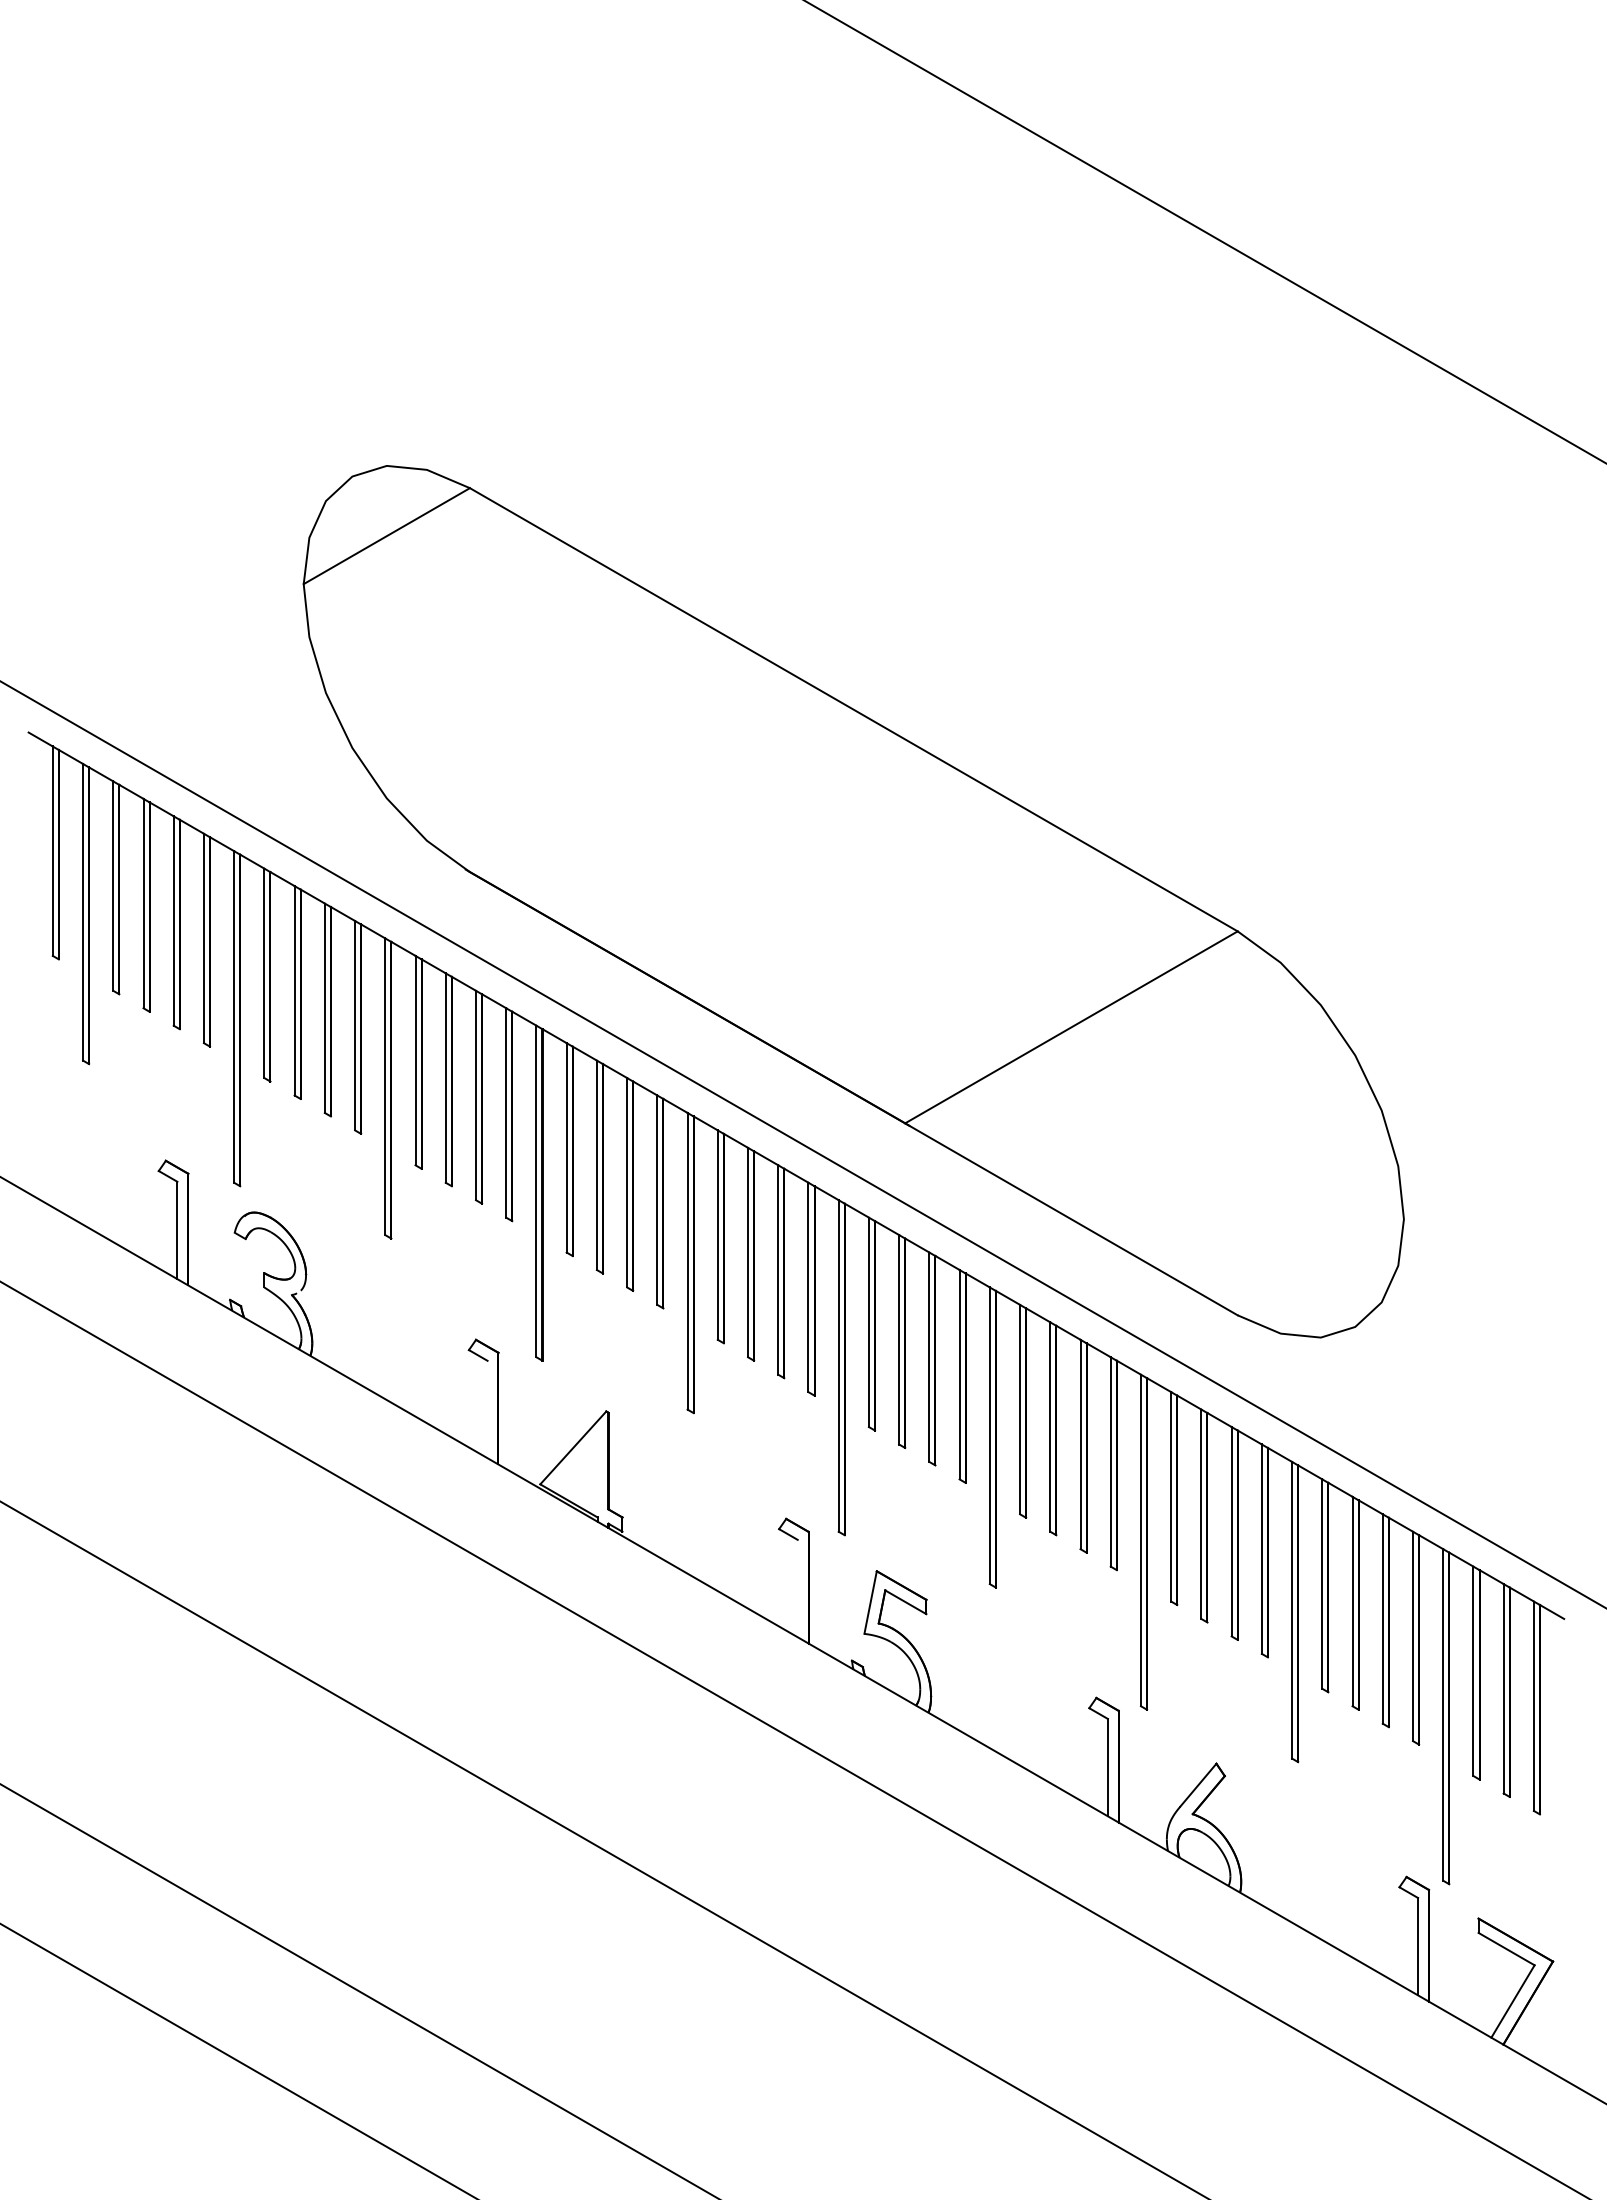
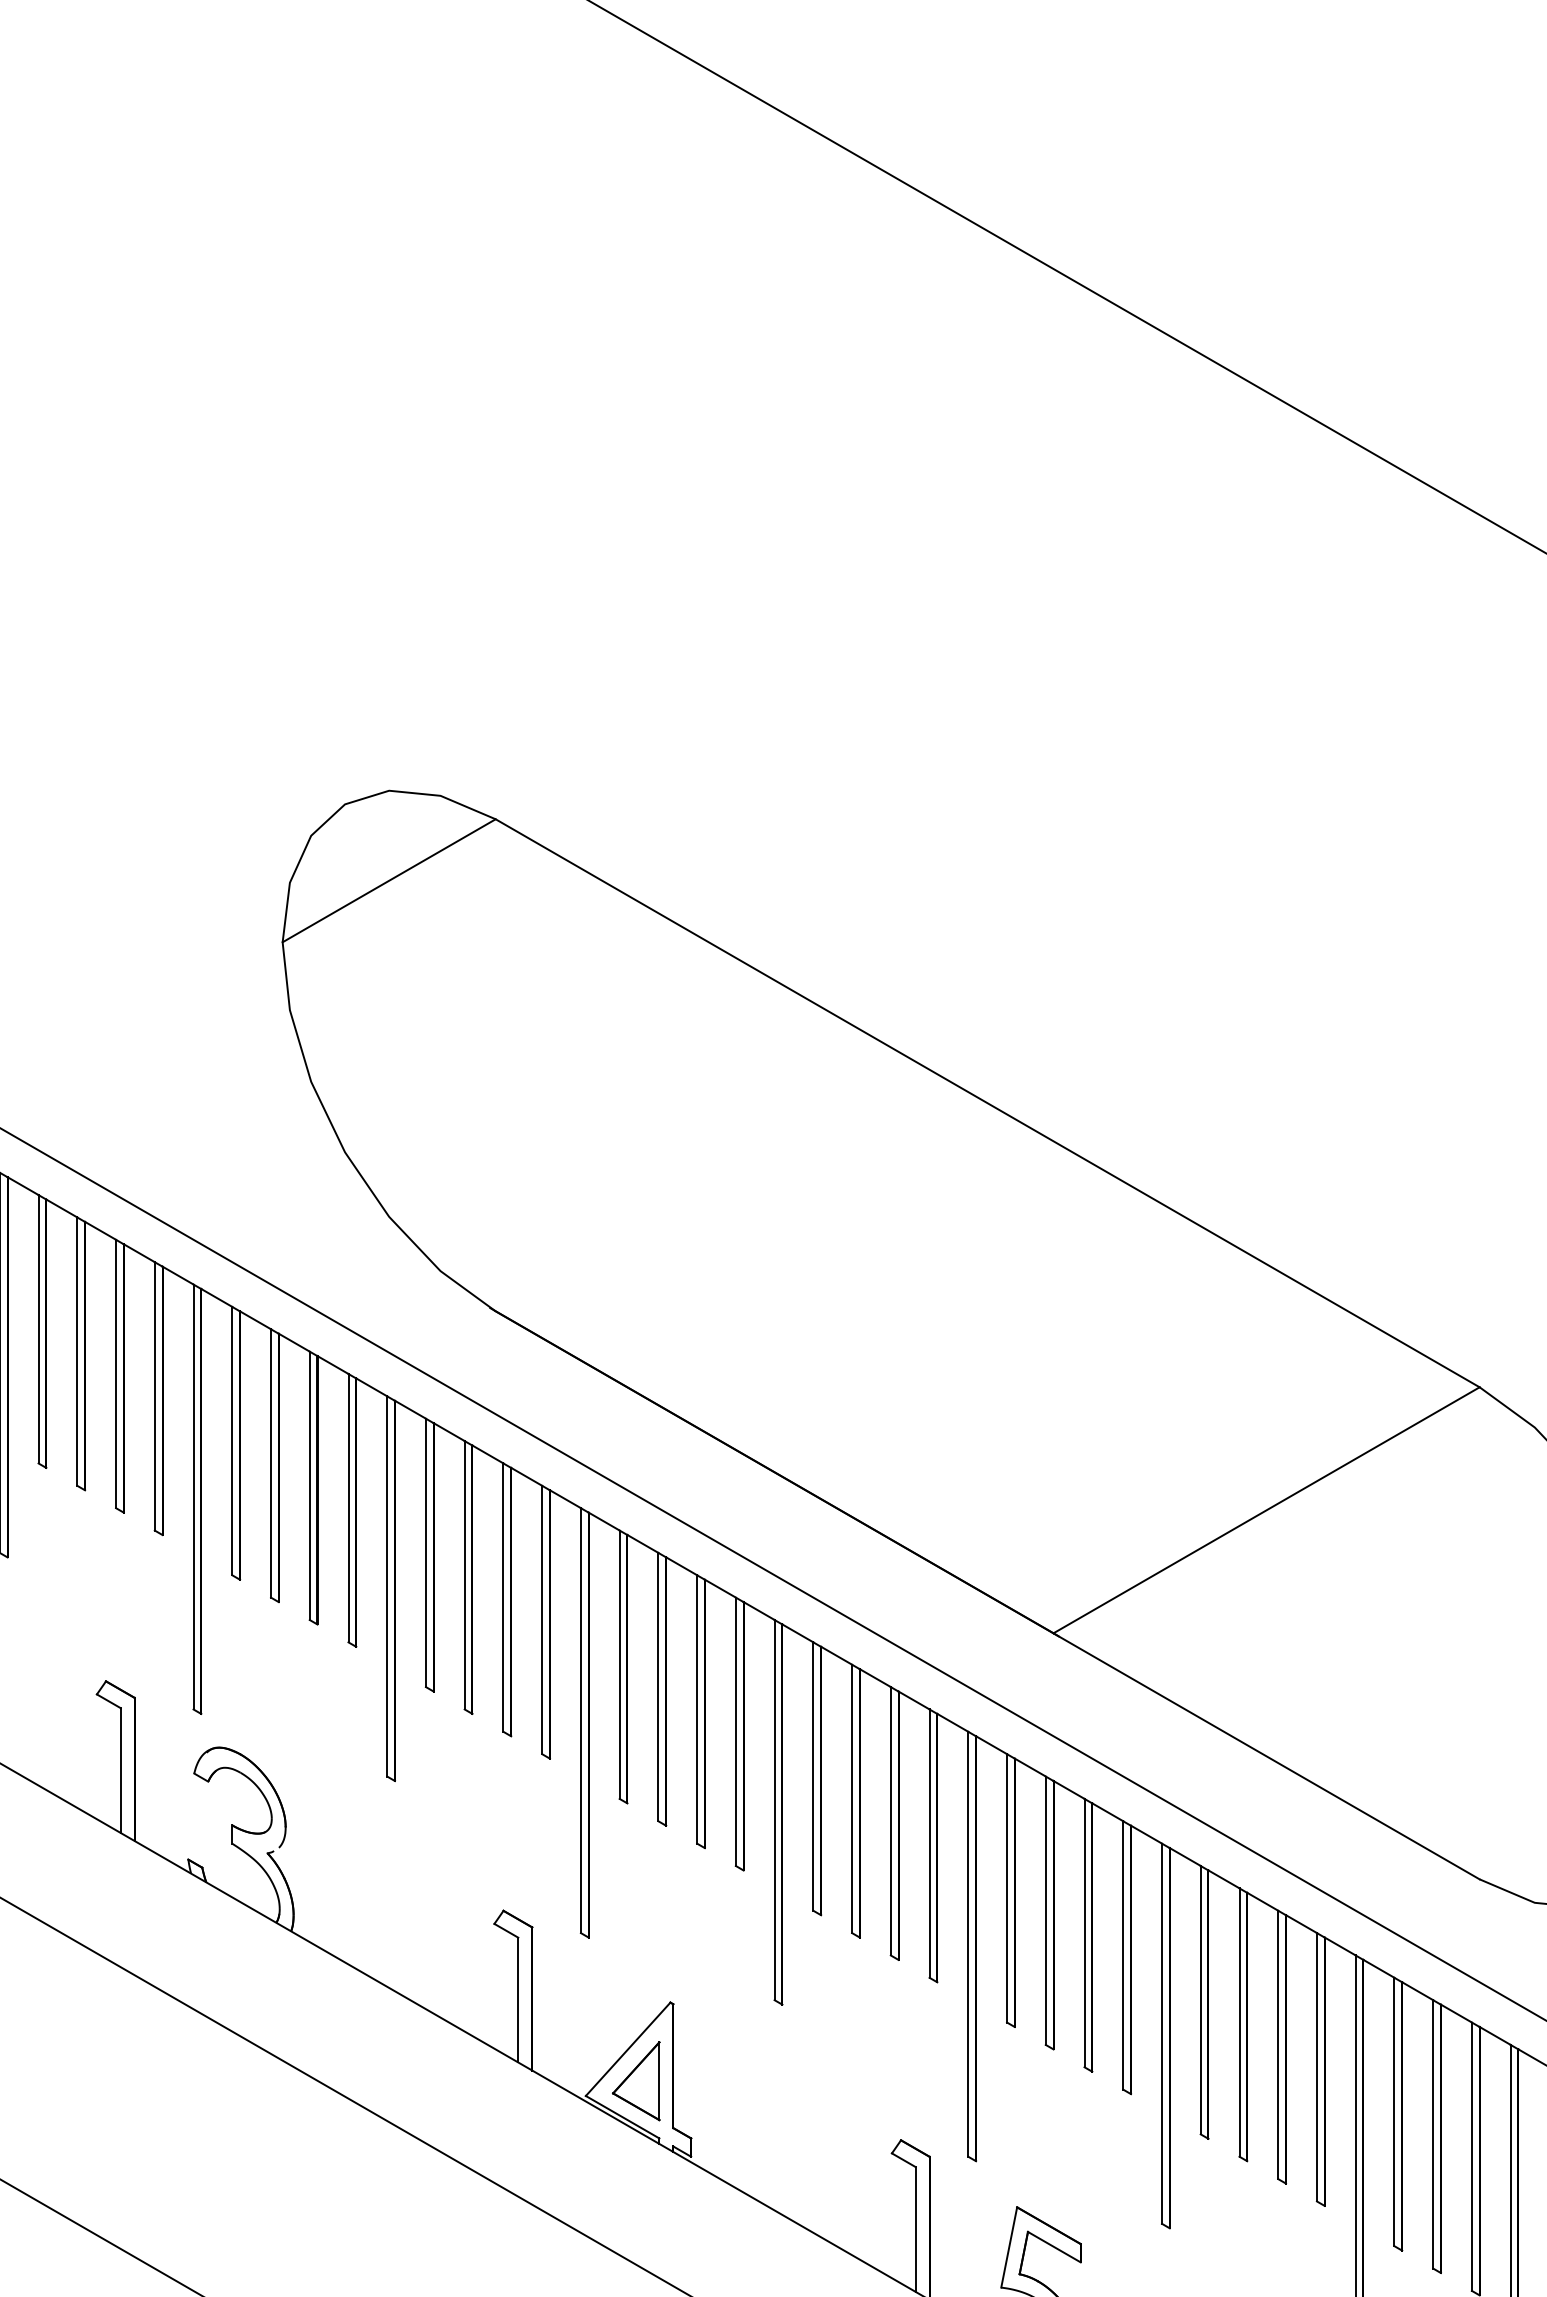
line: (487, 1409) -> (518, 2000), added
part: (579, 1472) -> (636, 2080), added
line: (797, 1588) -> (915, 2229), added

